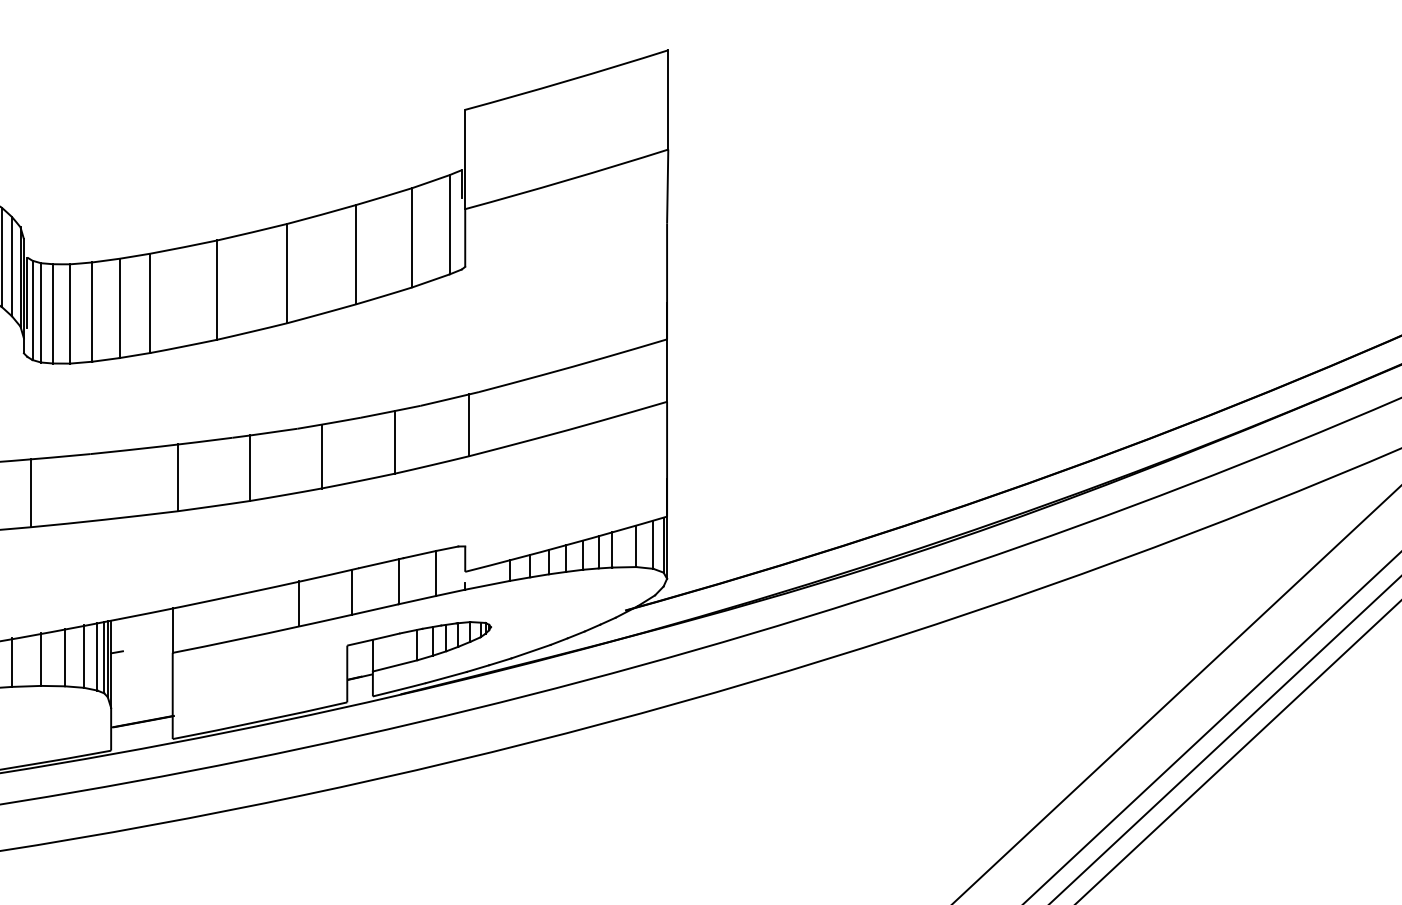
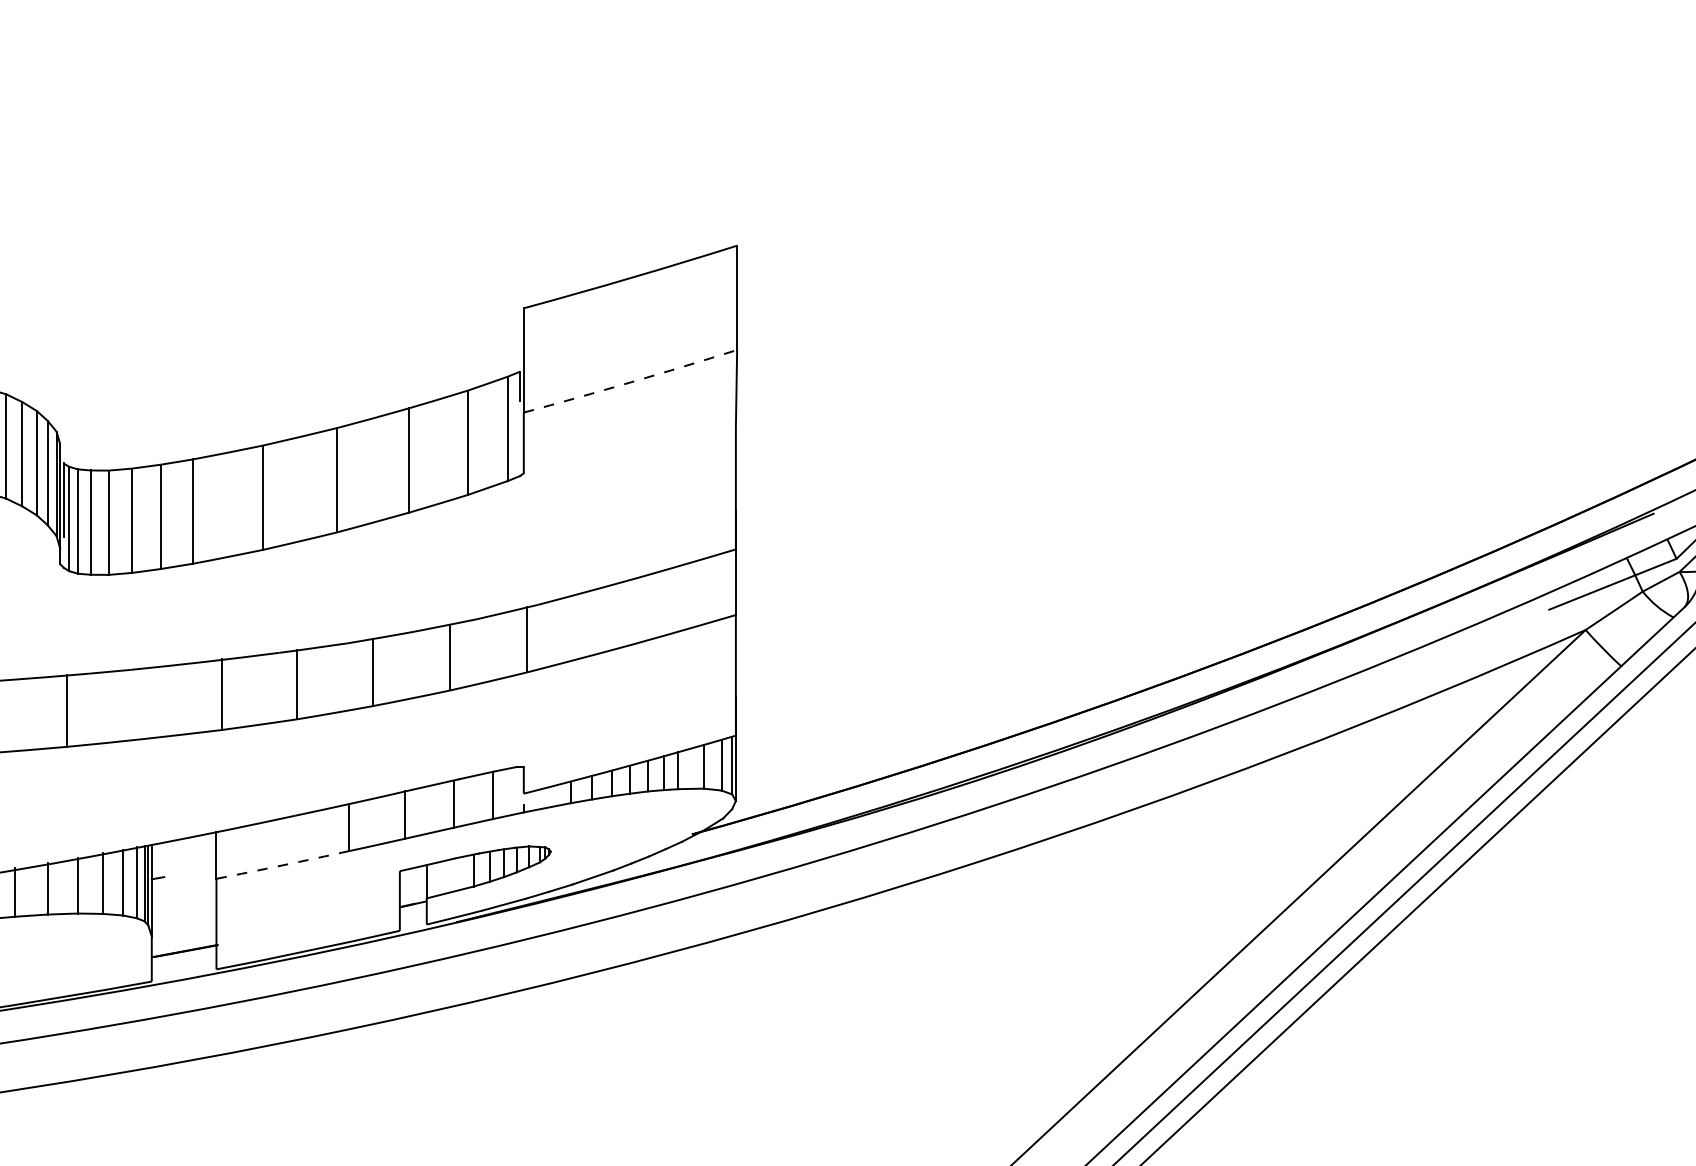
arc: (566, 180) -> (630, 382), solid -> dashed
arc: (236, 640) -> (283, 865), solid -> dashed

